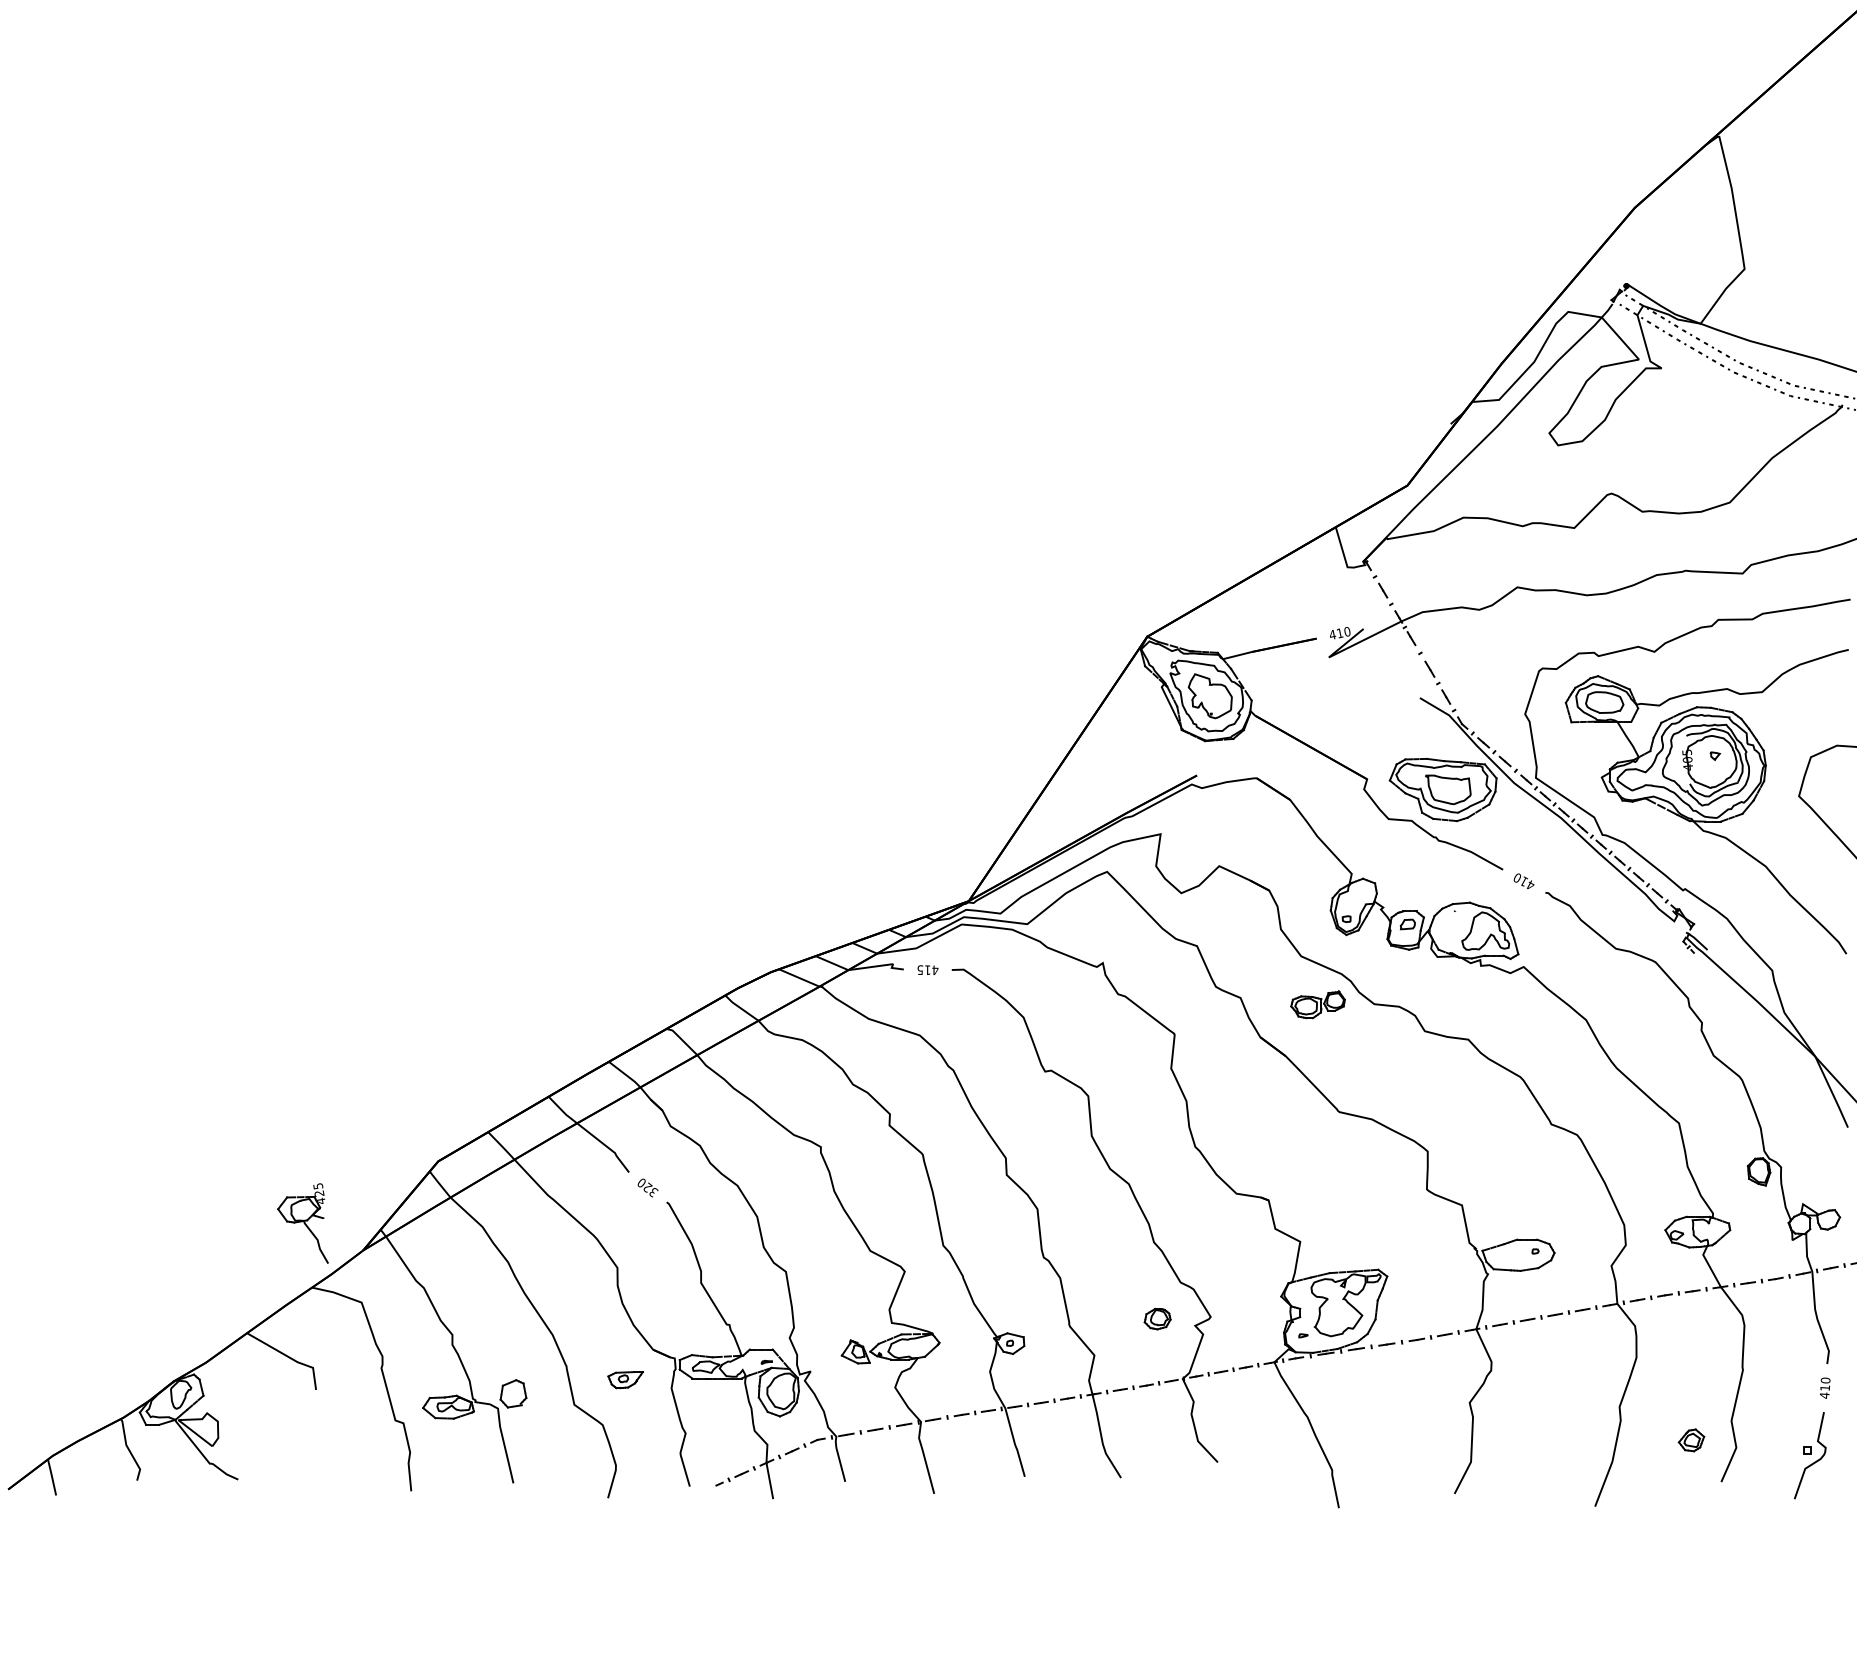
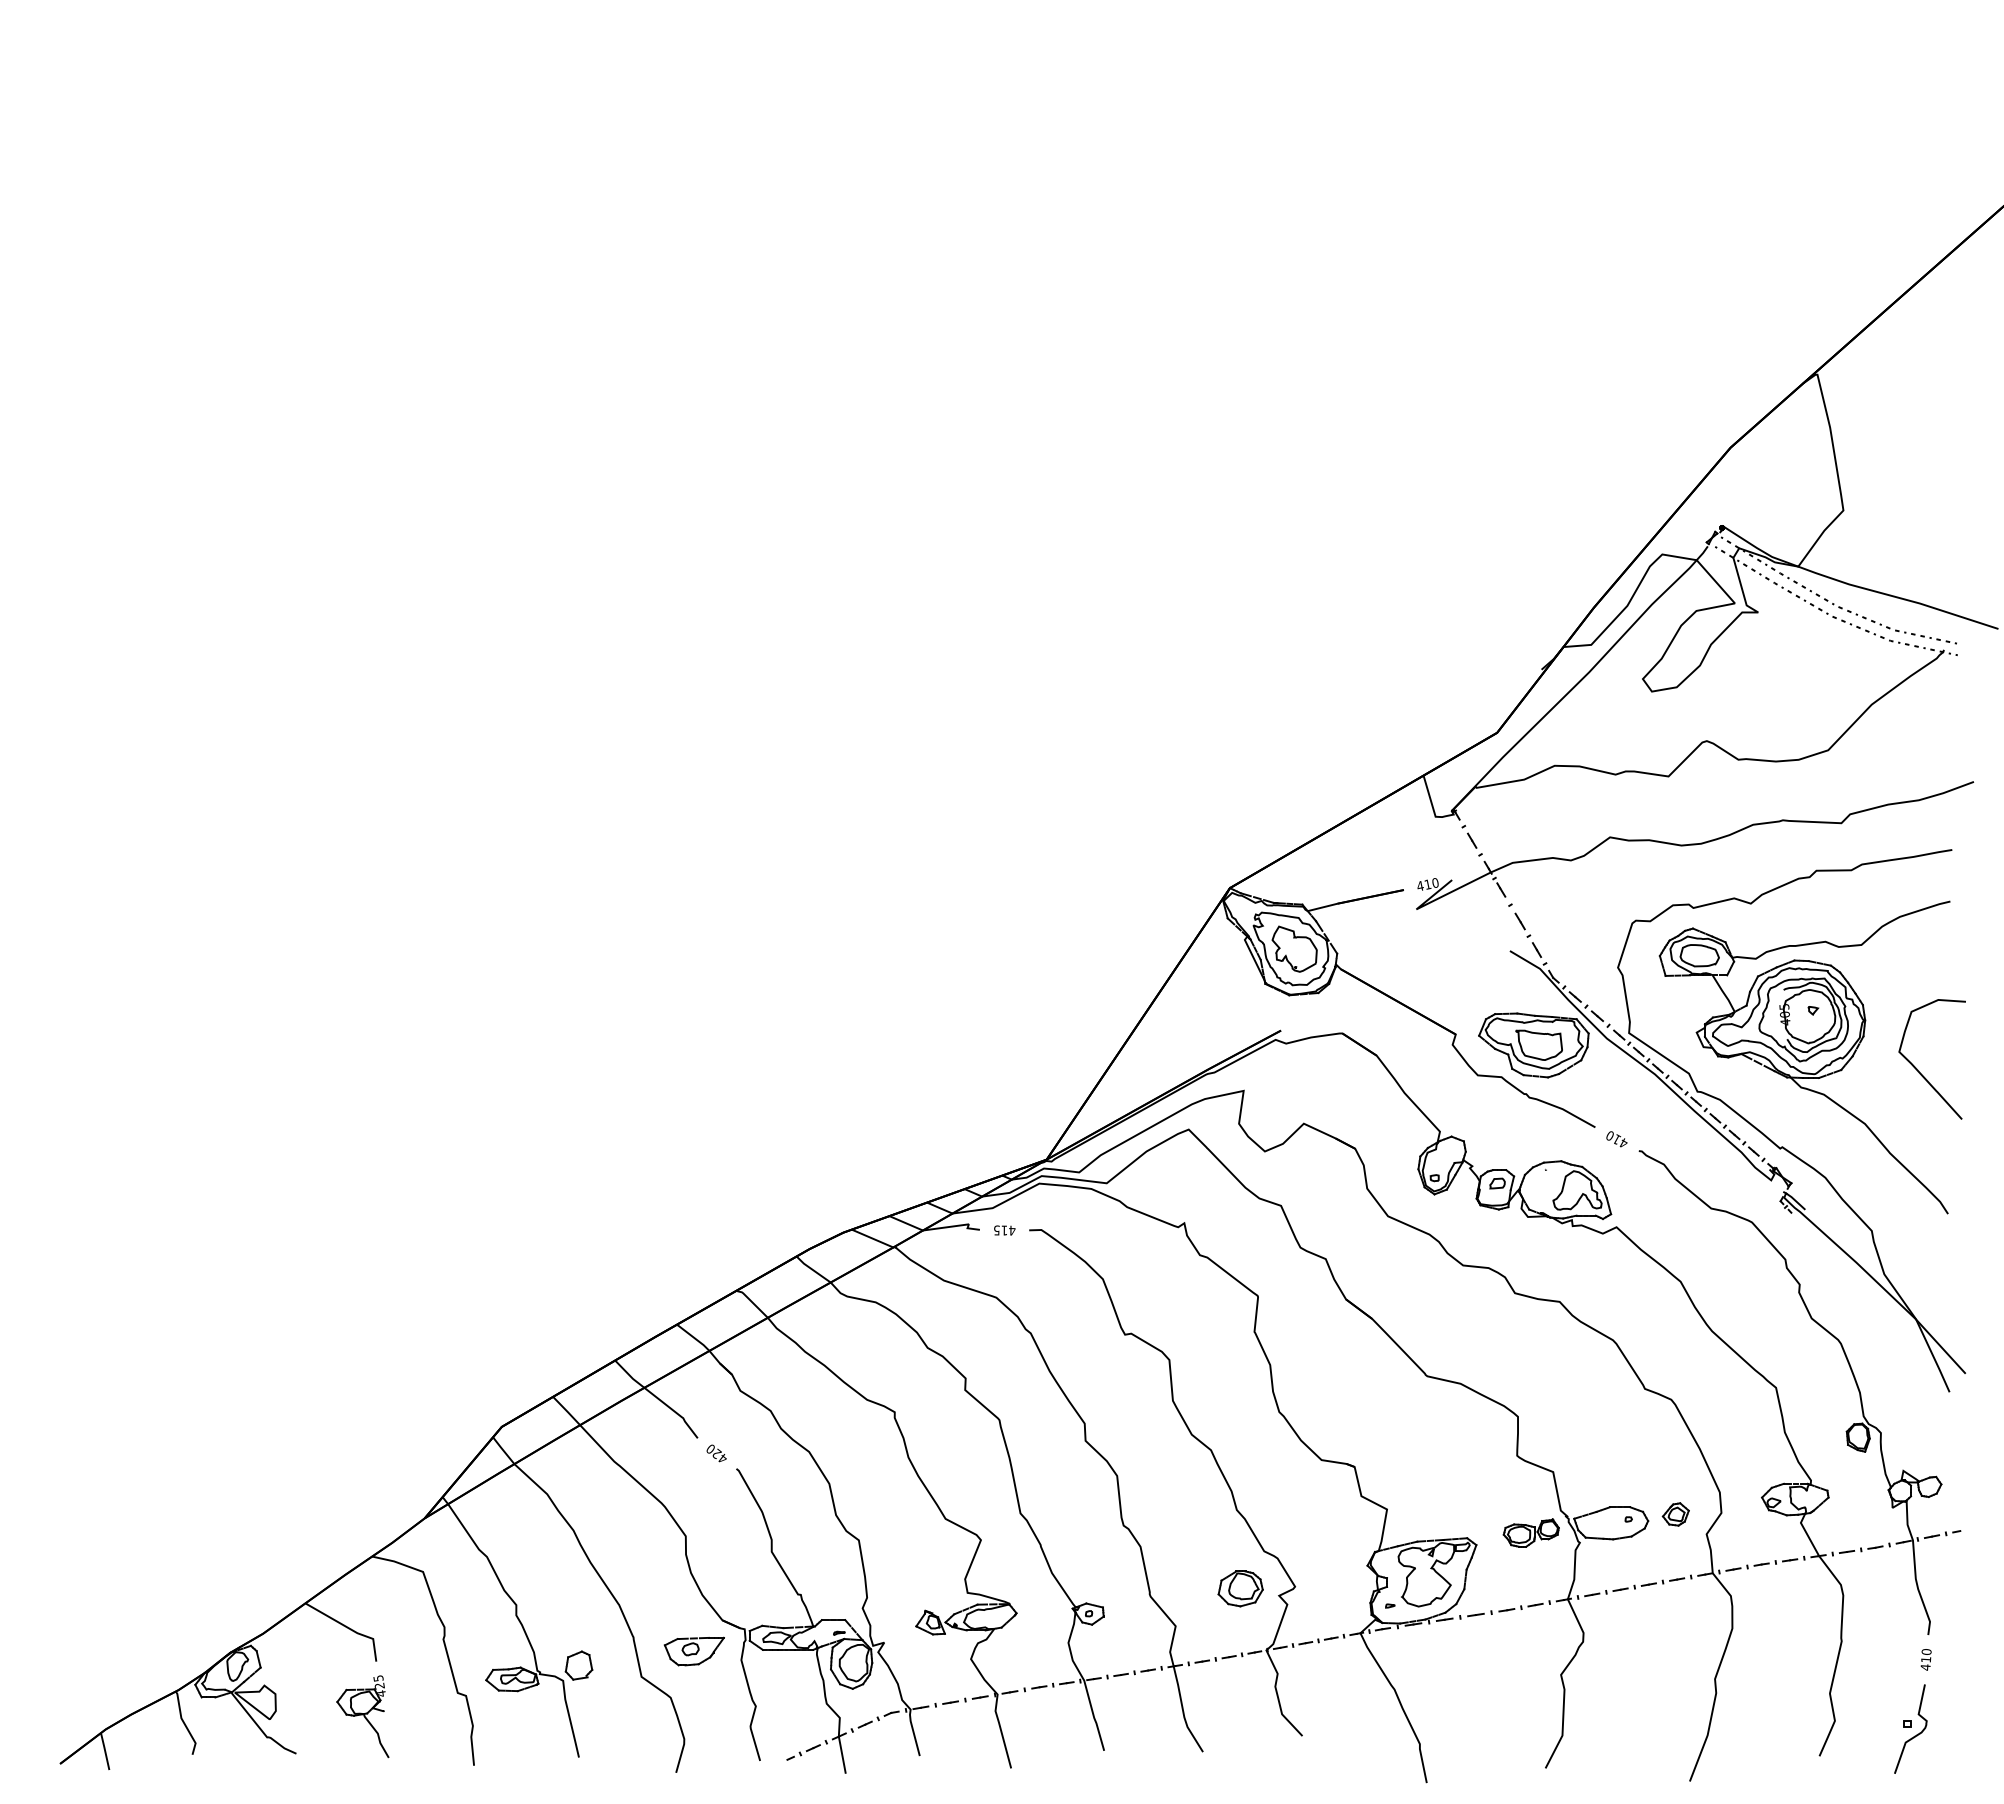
part: (1317, 1004) -> (1530, 1532), moved
text: (653, 1192) -> (722, 1458), 320 -> 420
part: (302, 1223) -> (362, 1716), moved
part: (1157, 1318) -> (1240, 1588), size x1.67
part: (624, 1380) -> (693, 1651), size x1.67
part: (1691, 1440) -> (1675, 1514), moved

